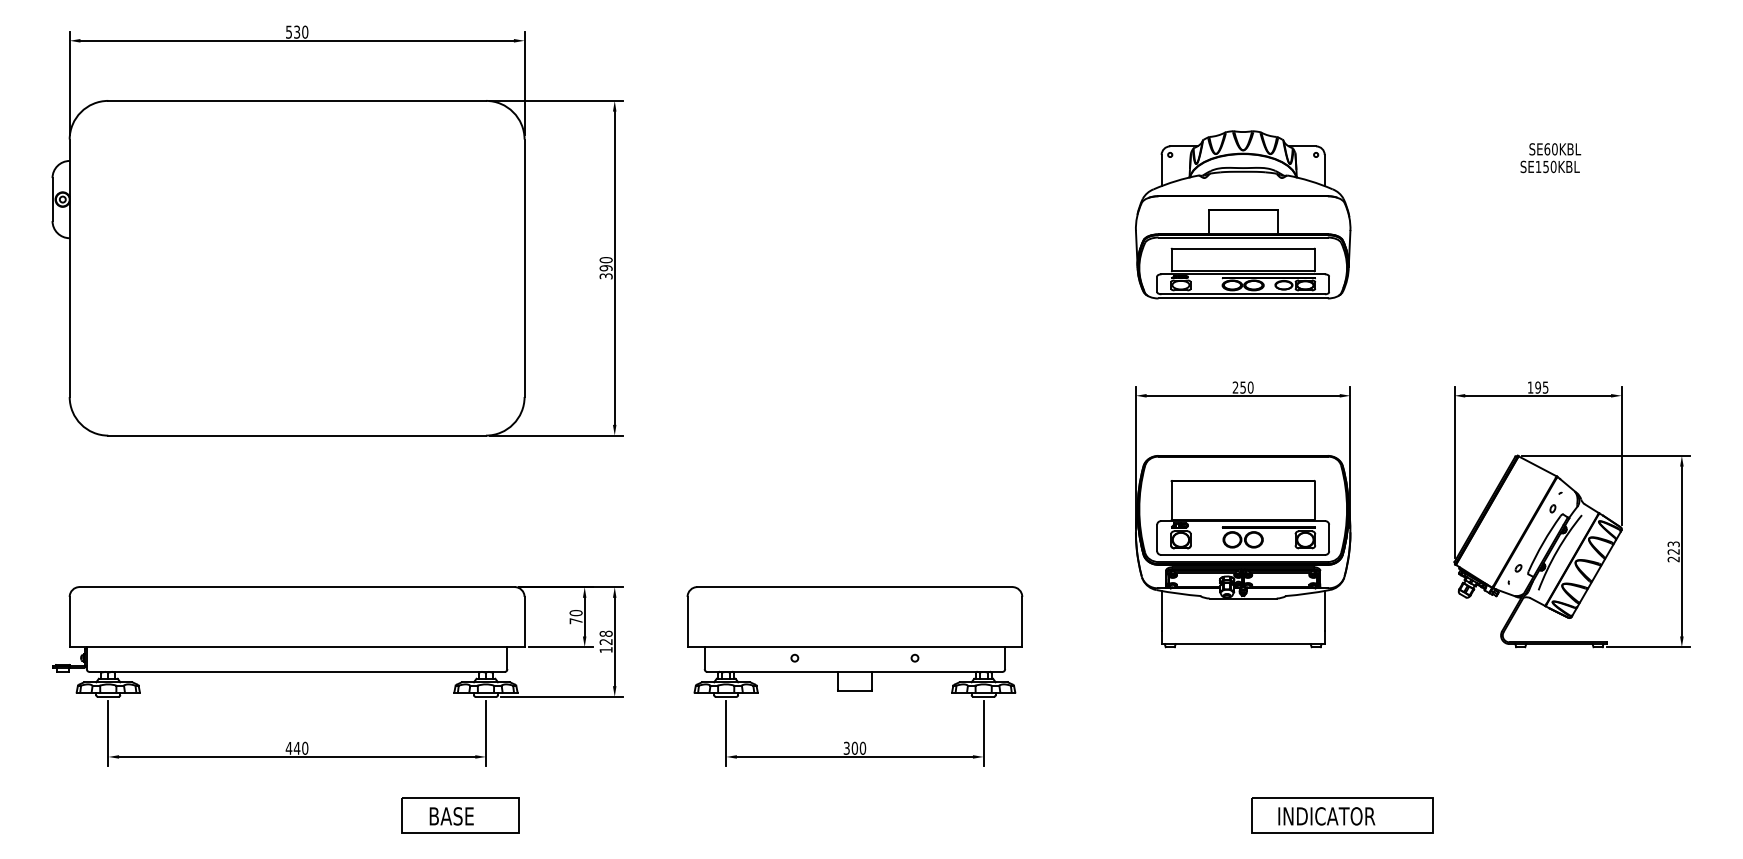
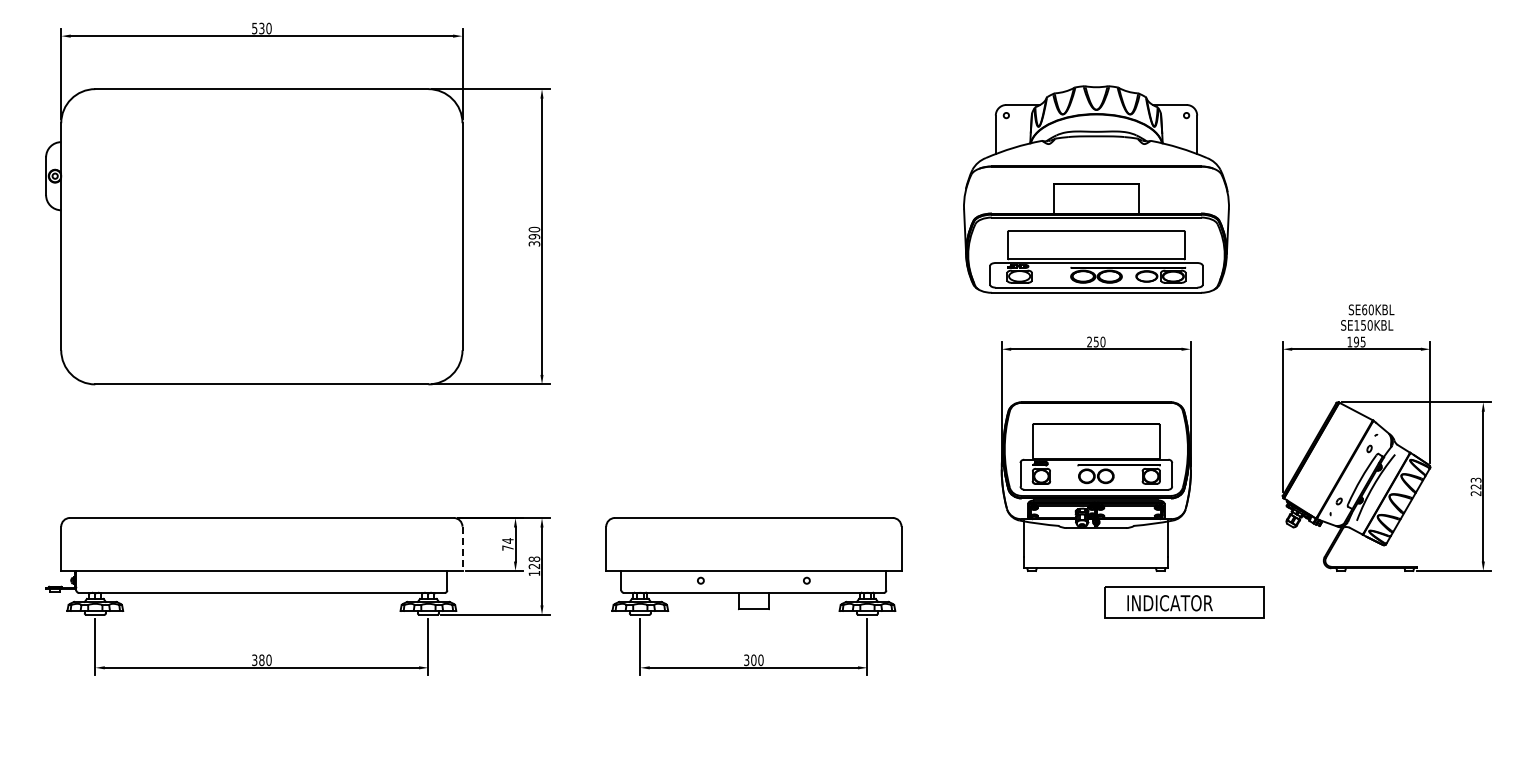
text: (1550, 157) -> (1367, 317), moved
part: (1242, 214) -> (1095, 189), size x1.4
text: (575, 612) -> (507, 540), 70 -> 74
line: (524, 622) -> (462, 549), solid -> dashed
text: (292, 748) -> (257, 660), 440 -> 380
part: (459, 815) -> (405, 719), removed
part: (1343, 815) -> (1184, 602), moved

